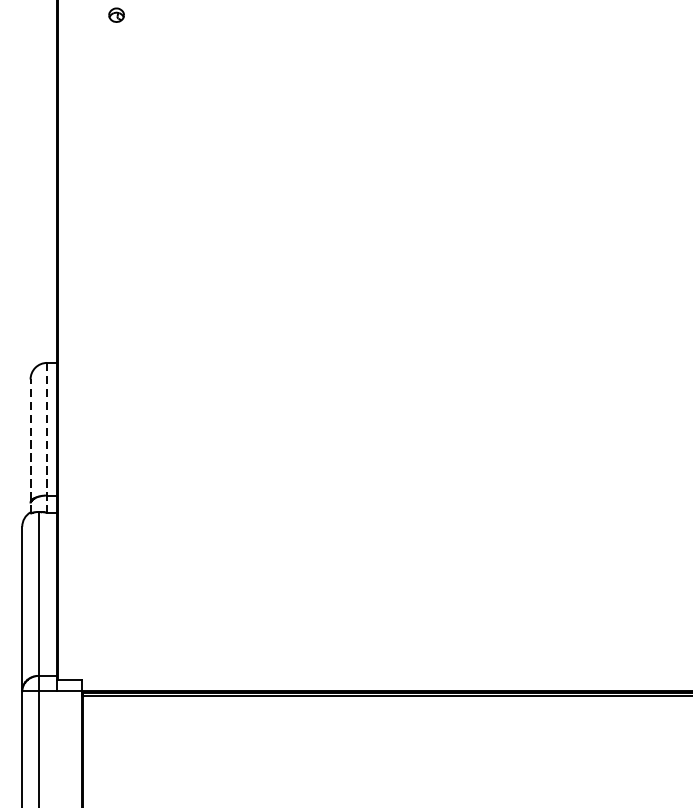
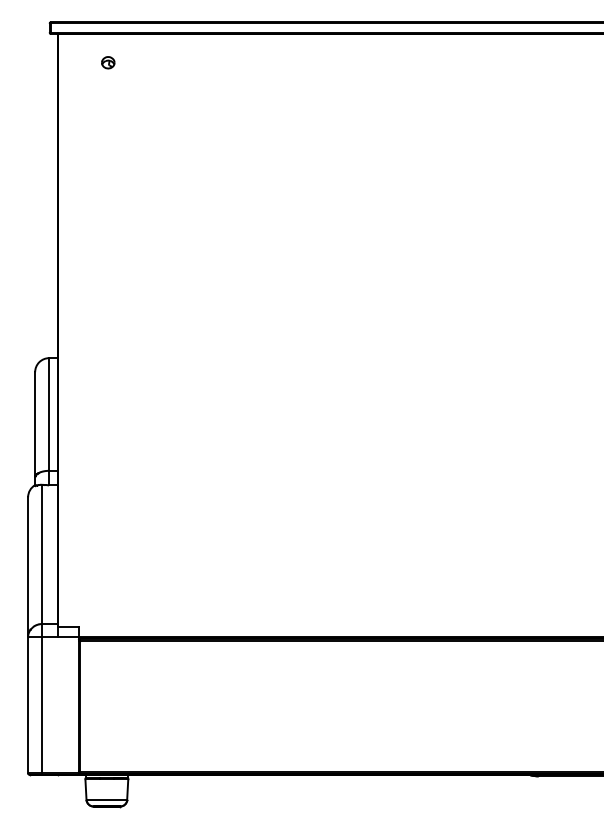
line: (47, 437) -> (49, 421), dashed -> solid
line: (30, 446) -> (35, 429), dashed -> solid

